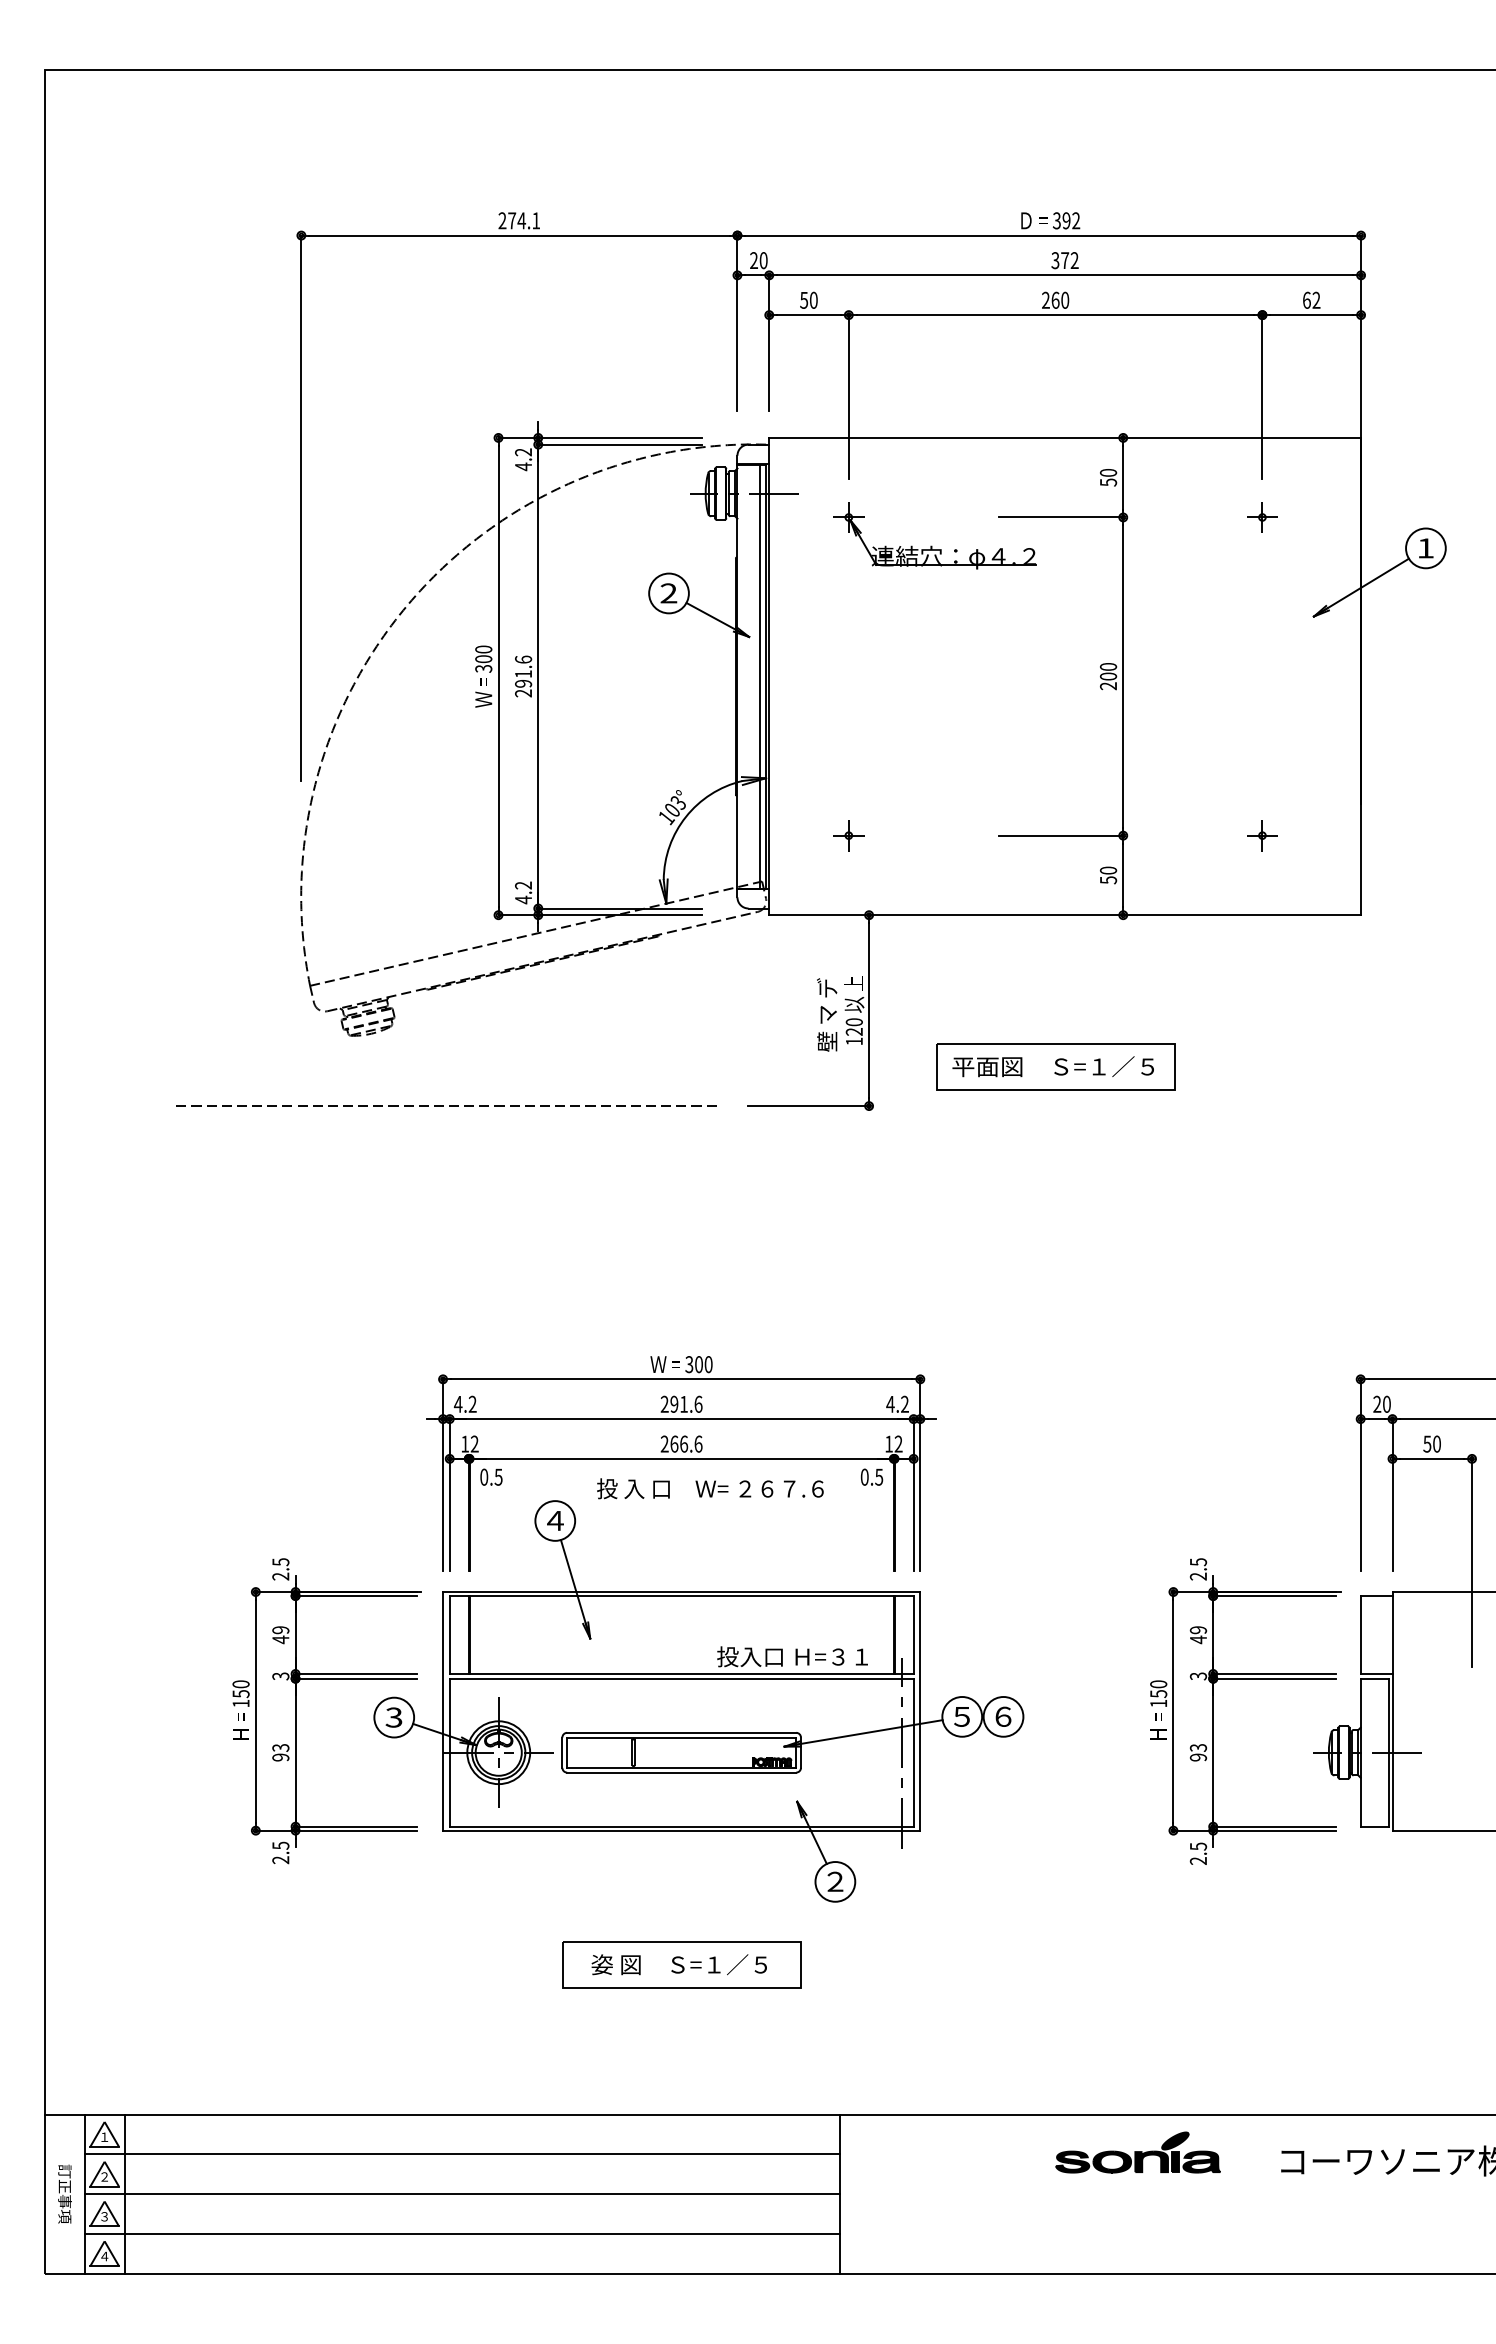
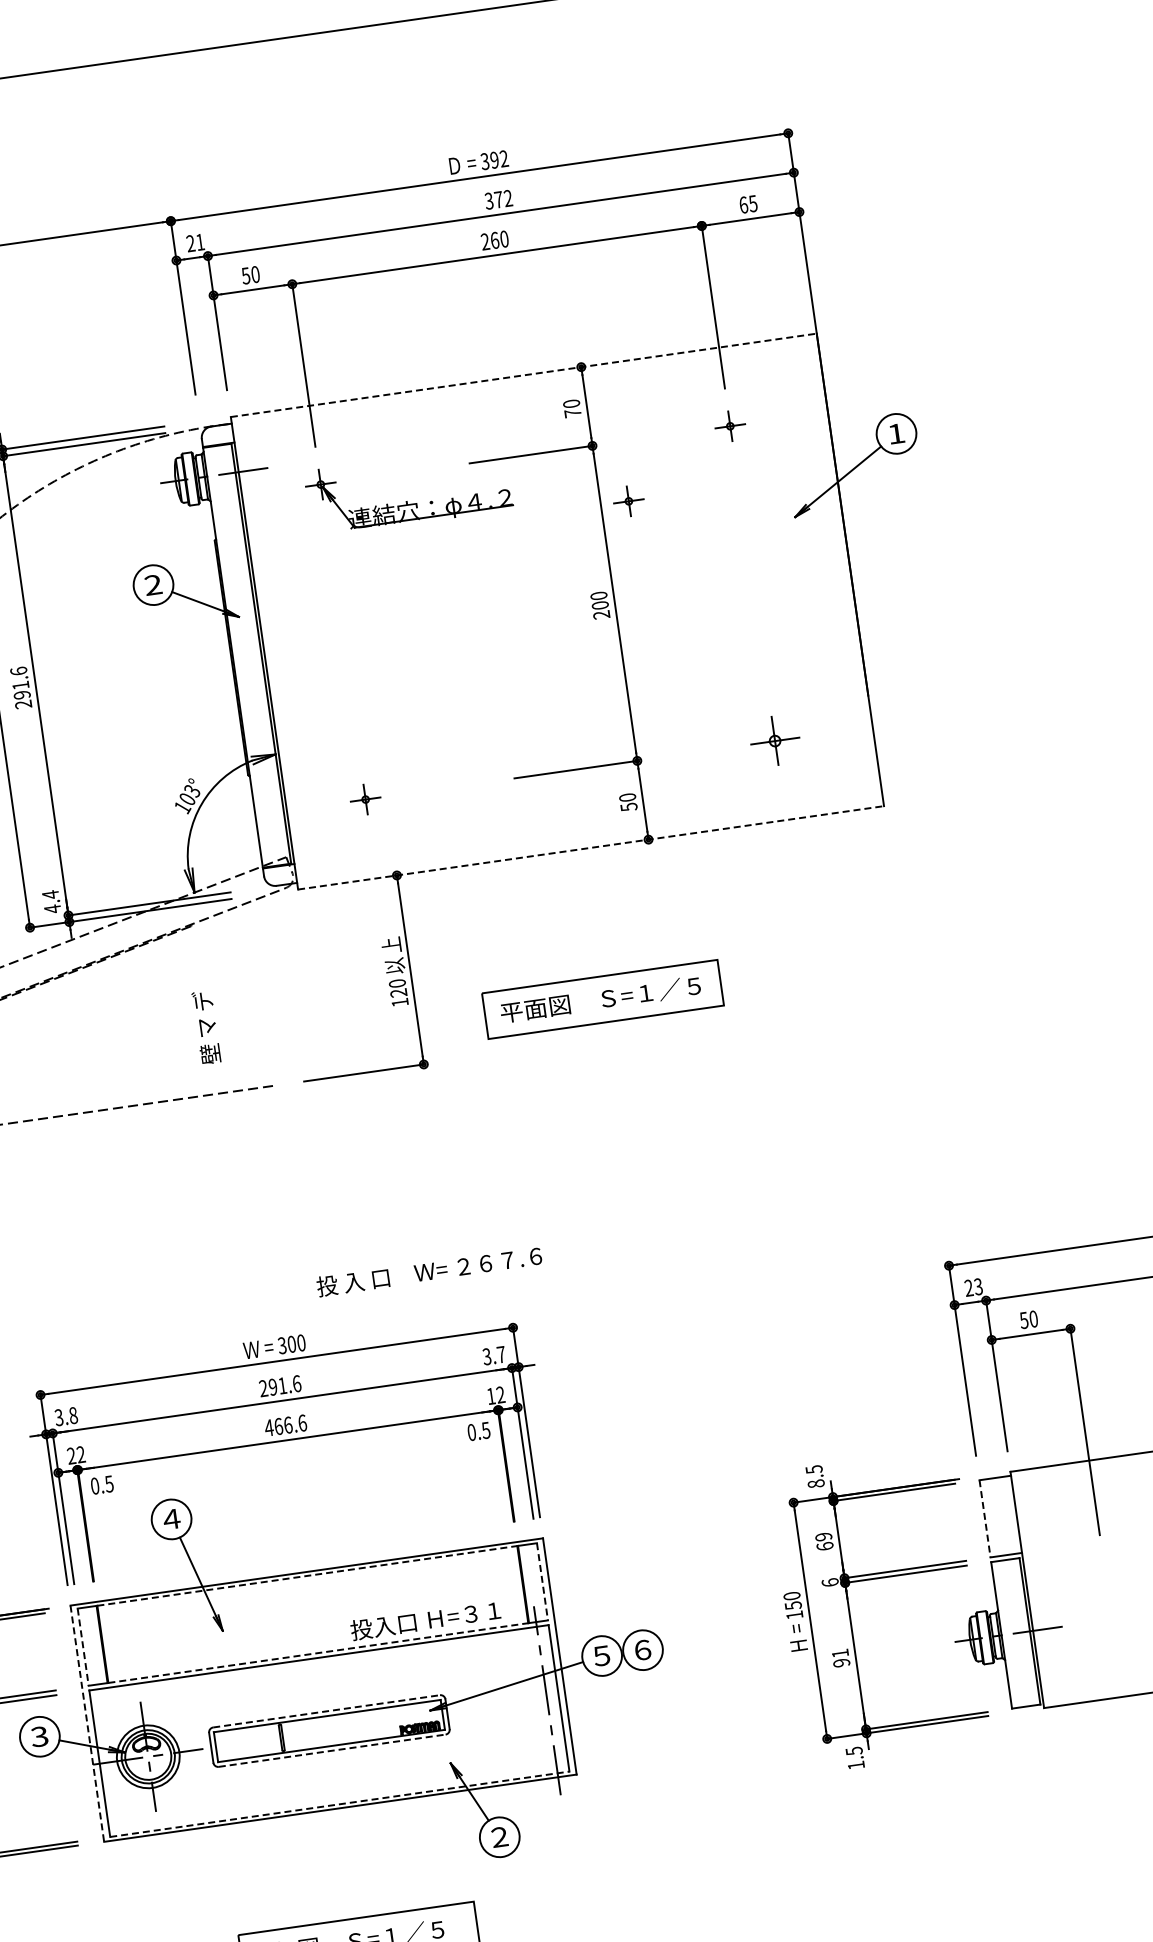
text: (763, 260) -> (200, 242), 20 -> 21
text: (1316, 299) -> (753, 202), 62 -> 65
line: (1065, 437) -> (524, 374), solid -> dashed
text: (1108, 482) -> (572, 413), 50 -> 70
part: (1151, 577) -> (628, 501), added
line: (759, 676) -> (254, 654), removed
part: (1262, 835) -> (775, 741), size x1.6
text: (523, 885) -> (50, 894), 4.2 -> 4.4
line: (1065, 915) -> (591, 848), solid -> dashed
text: (827, 1014) -> (206, 1027), moved
text: (464, 1403) -> (65, 1415), 4.2 -> 3.8
text: (897, 1403) -> (493, 1354), 4.2 -> 3.7
text: (1386, 1404) -> (978, 1286), 20 -> 23
text: (465, 1443) -> (71, 1455), 12 -> 22
text: (664, 1443) -> (268, 1427), 266.6 -> 466.6
text: (710, 1488) -> (429, 1271), moved
text: (1198, 1576) -> (816, 1483), 2.5 -> 8.5
line: (682, 1596) -> (308, 1576), solid -> dashed
line: (449, 1634) -> (82, 1646), solid -> dashed
line: (913, 1634) -> (542, 1581), solid -> dashed
line: (1360, 1634) -> (984, 1518), solid -> dashed
text: (1198, 1639) -> (825, 1546), 49 -> 69
line: (682, 1673) -> (319, 1652), solid -> dashed
text: (1197, 1676) -> (829, 1582), 3 -> 6
line: (443, 1711) -> (87, 1723), solid -> dashed
line: (681, 1732) -> (326, 1711), solid -> dashed
text: (1198, 1747) -> (840, 1653), 93 -> 91
line: (681, 1772) -> (332, 1750), solid -> dashed
line: (681, 1826) -> (339, 1804), solid -> dashed
text: (1197, 1860) -> (855, 1765), 2.5 -> 1.5

